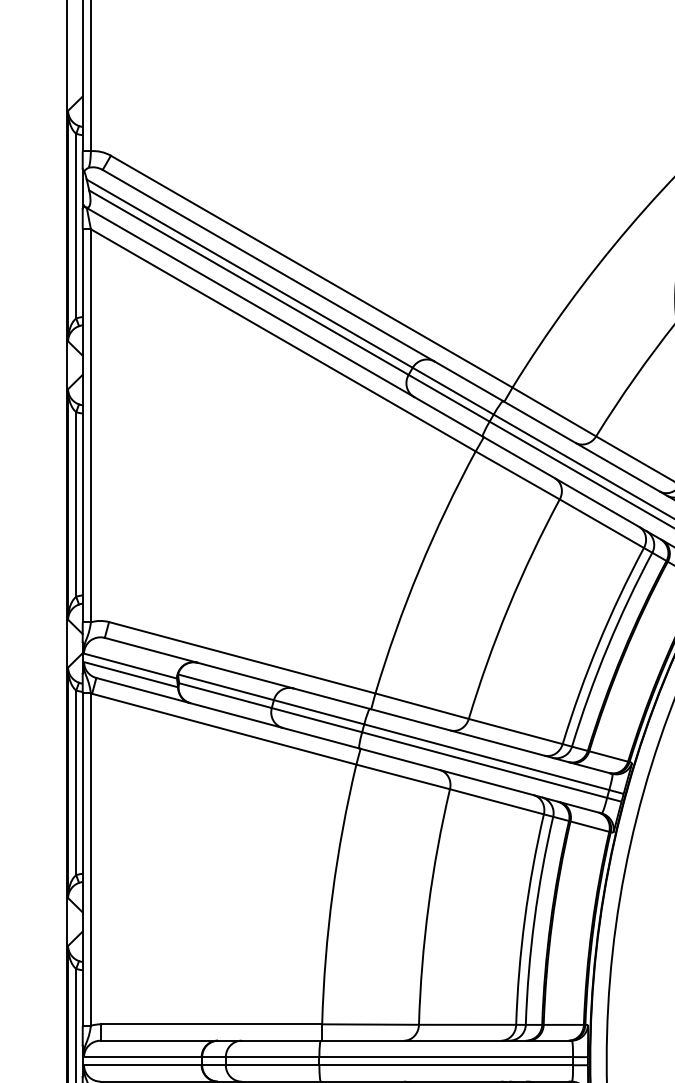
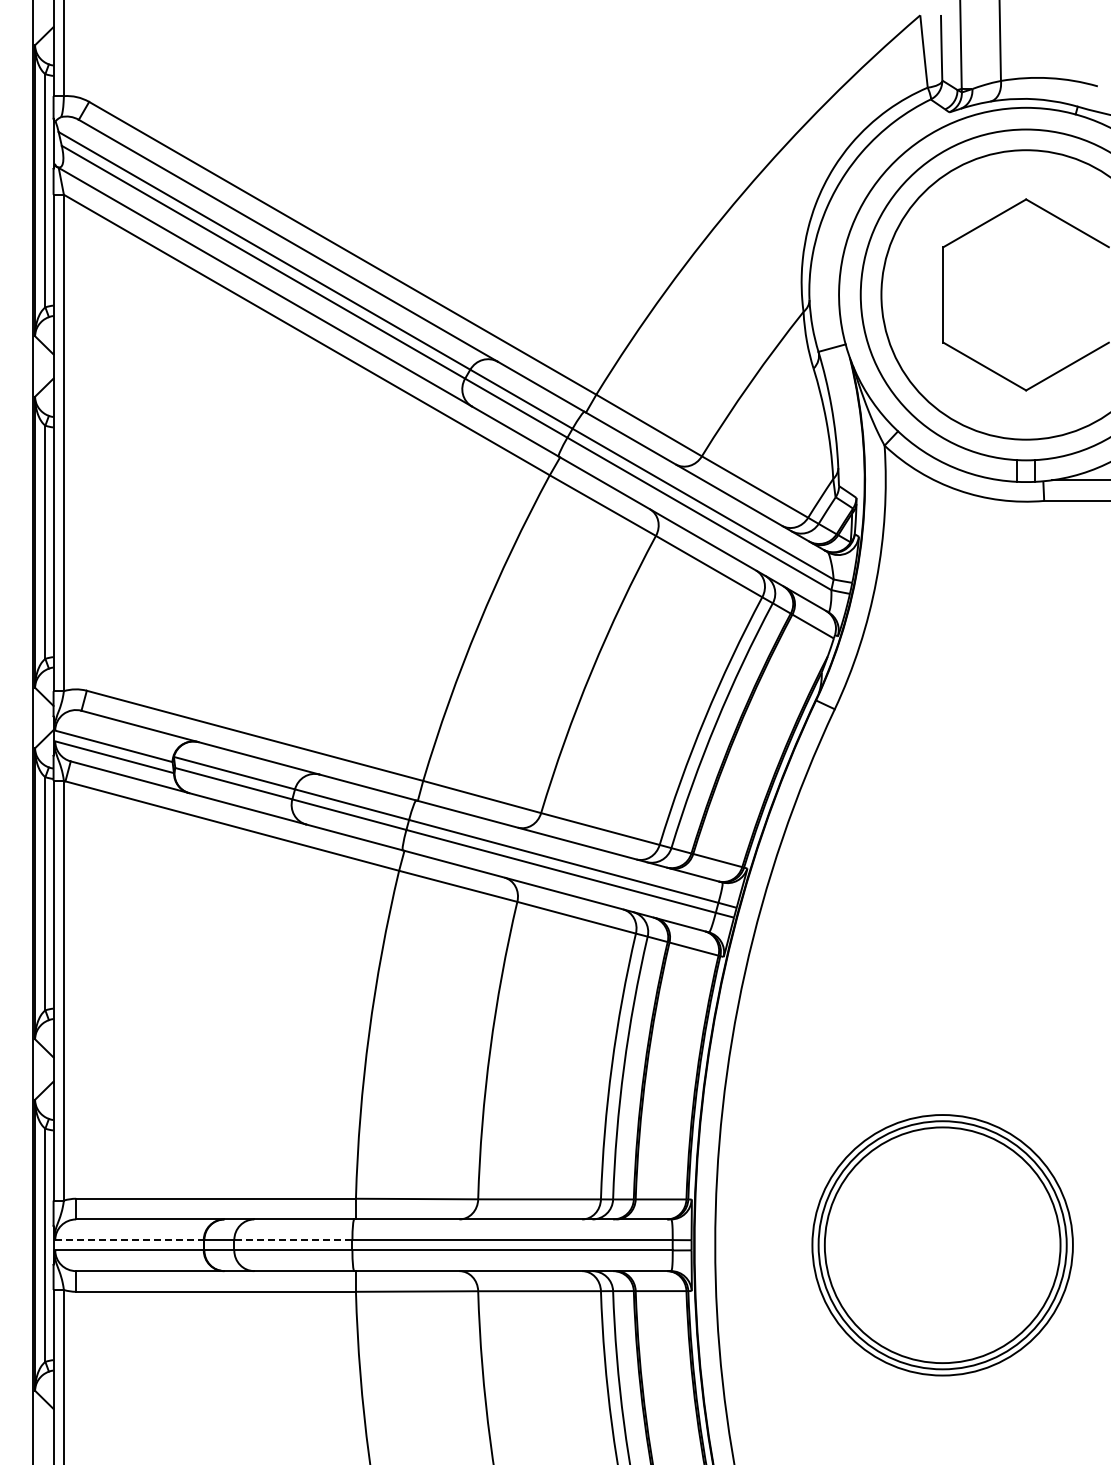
line: (143, 1057) -> (130, 1240), solid -> dashed
line: (271, 1057) -> (292, 1240), solid -> dashed

